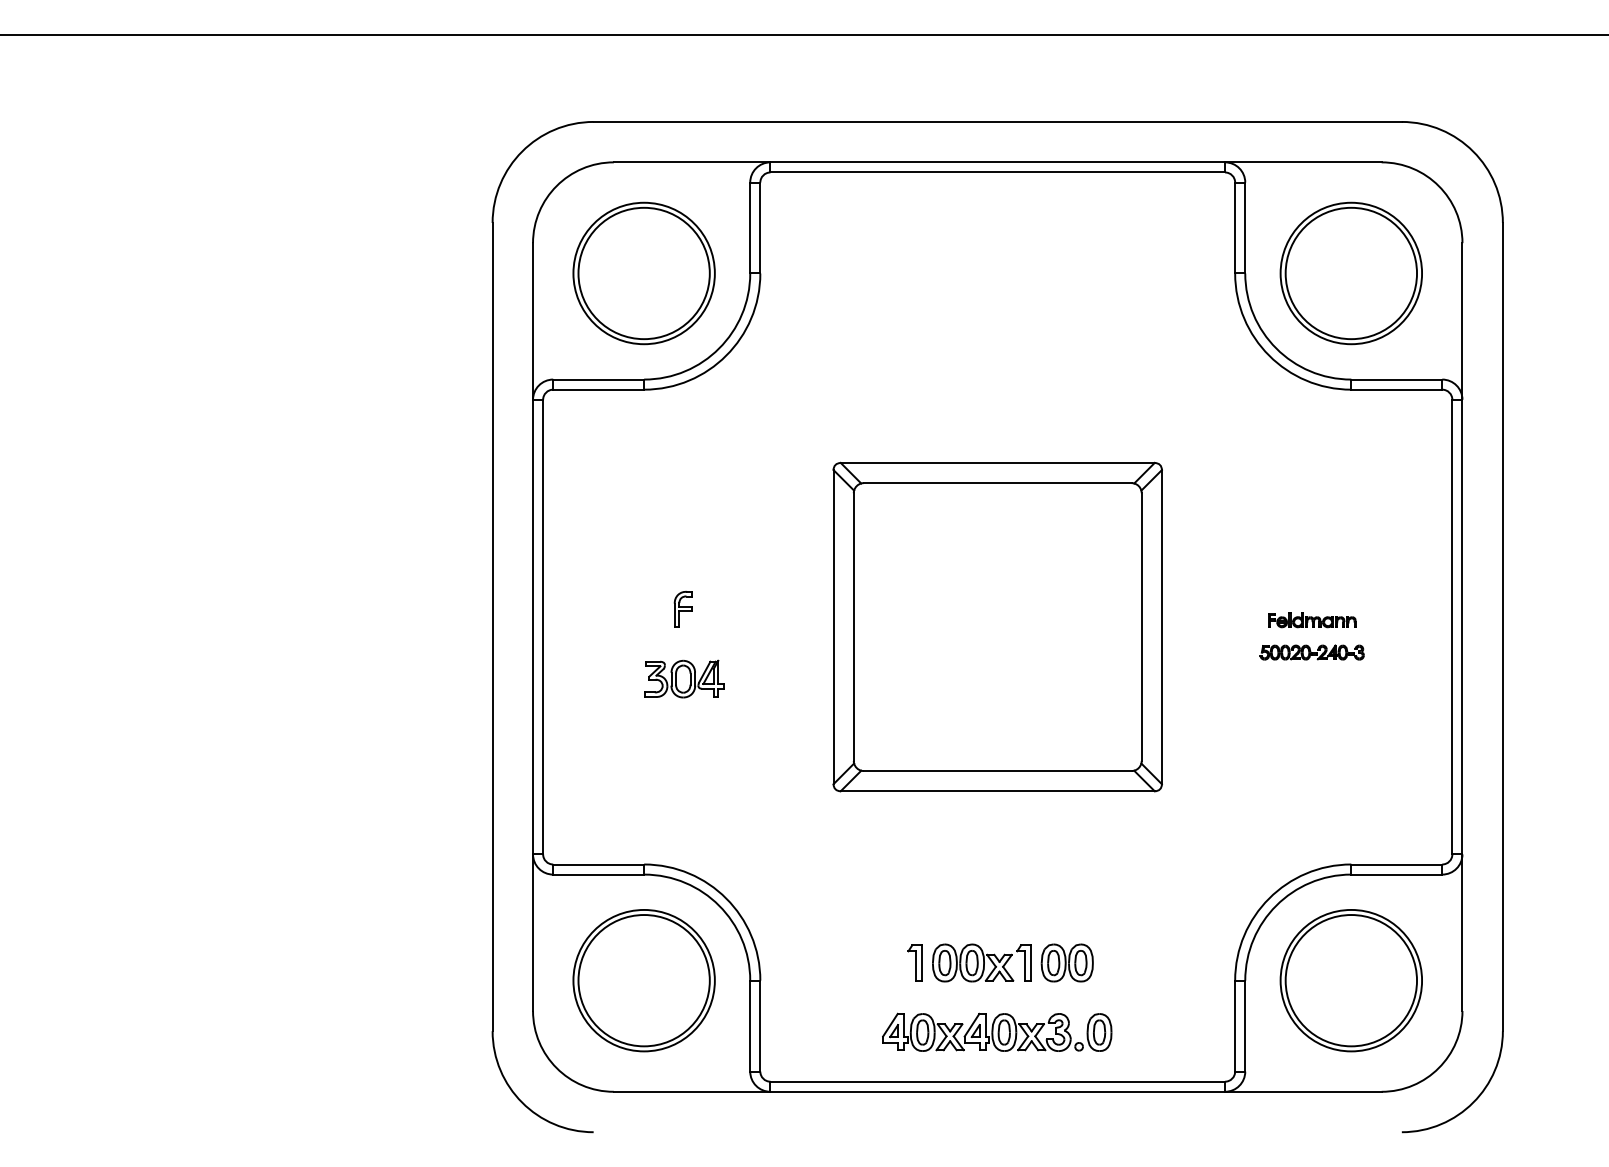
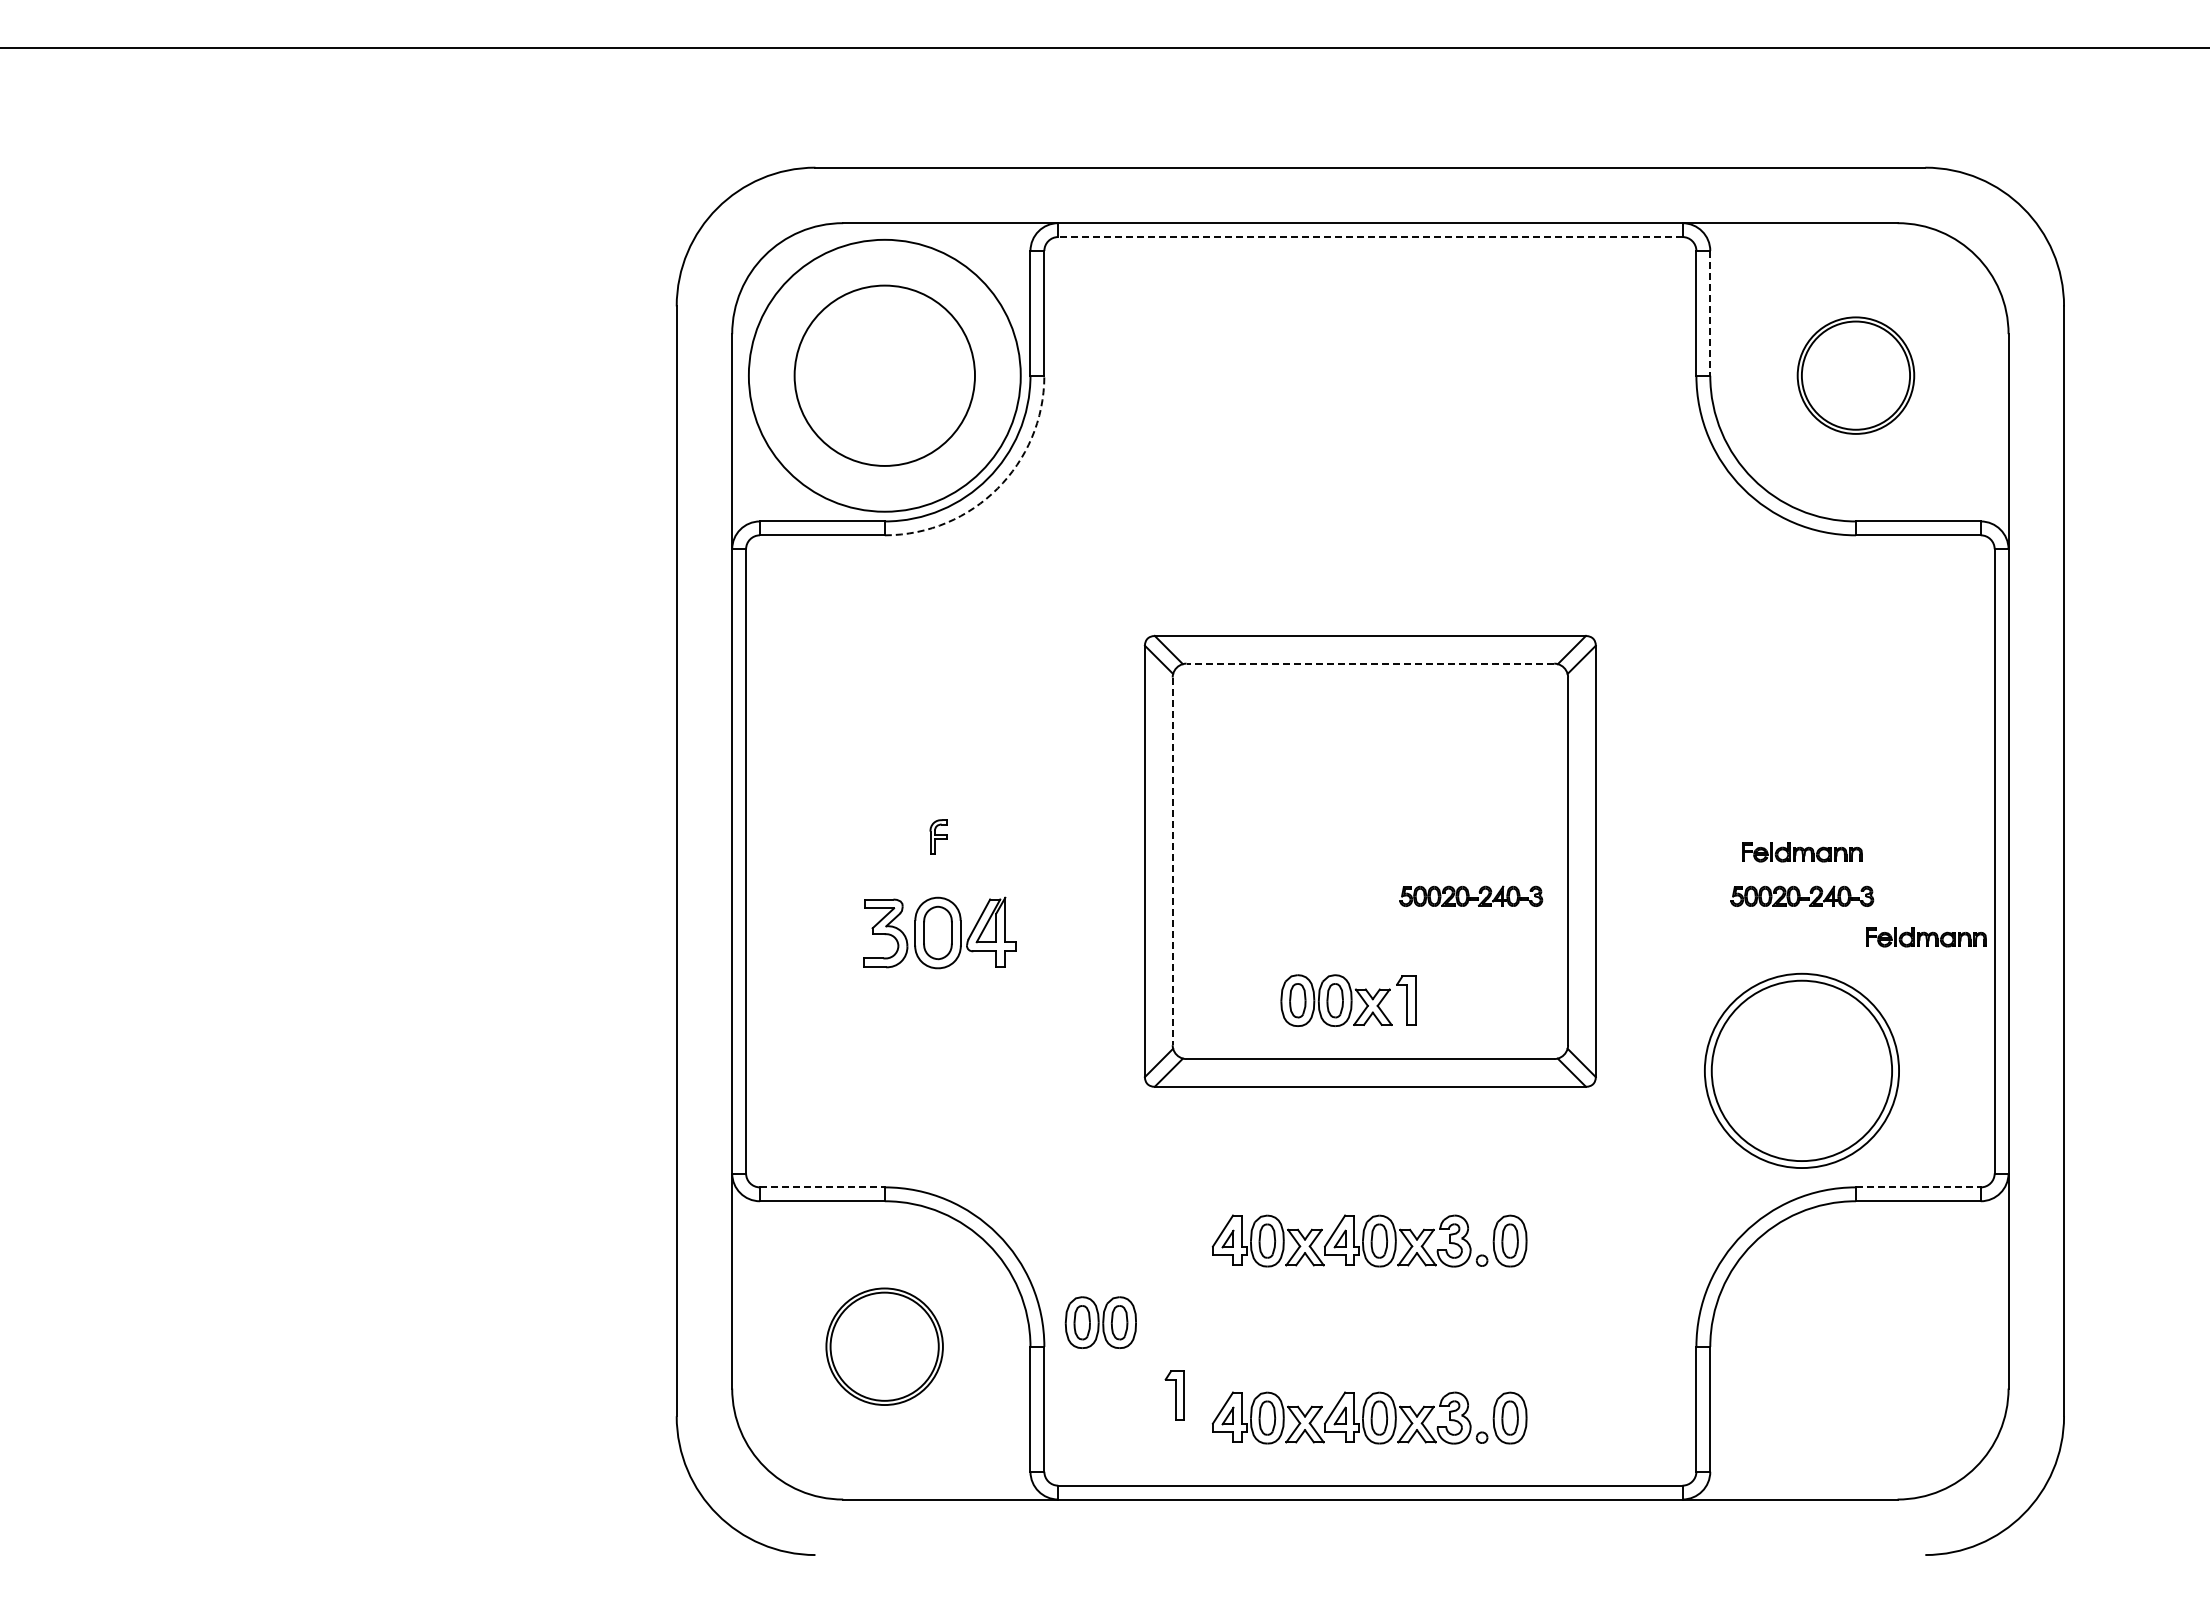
line: (997, 172) -> (1369, 237), solid -> dashed
line: (1245, 228) -> (1710, 313), solid -> dashed
circle: (643, 273) -> (884, 375), size x1.4
part: (1351, 273) -> (1855, 375), size x0.6
arc: (726, 355) -> (997, 488), solid -> dashed
line: (997, 483) -> (1370, 663), solid -> dashed
part: (683, 608) -> (938, 836), size x0.7
line: (853, 627) -> (1172, 861), solid -> dashed
part: (1071, 651) -> (1471, 895), added
part: (683, 678) -> (939, 932), size x1.4
part: (1402, 682) -> (1926, 937), added
line: (598, 864) -> (822, 1187), solid -> dashed
line: (1396, 864) -> (1918, 1187), solid -> dashed
part: (997, 903) -> (1369, 1240), added
part: (914, 962) -> (1174, 1395), moved
part: (981, 962) -> (1348, 1000), moved
part: (1067, 962) -> (1100, 1322), moved
part: (643, 980) -> (884, 1346), size x0.6
part: (1351, 980) -> (1801, 1070), moved

